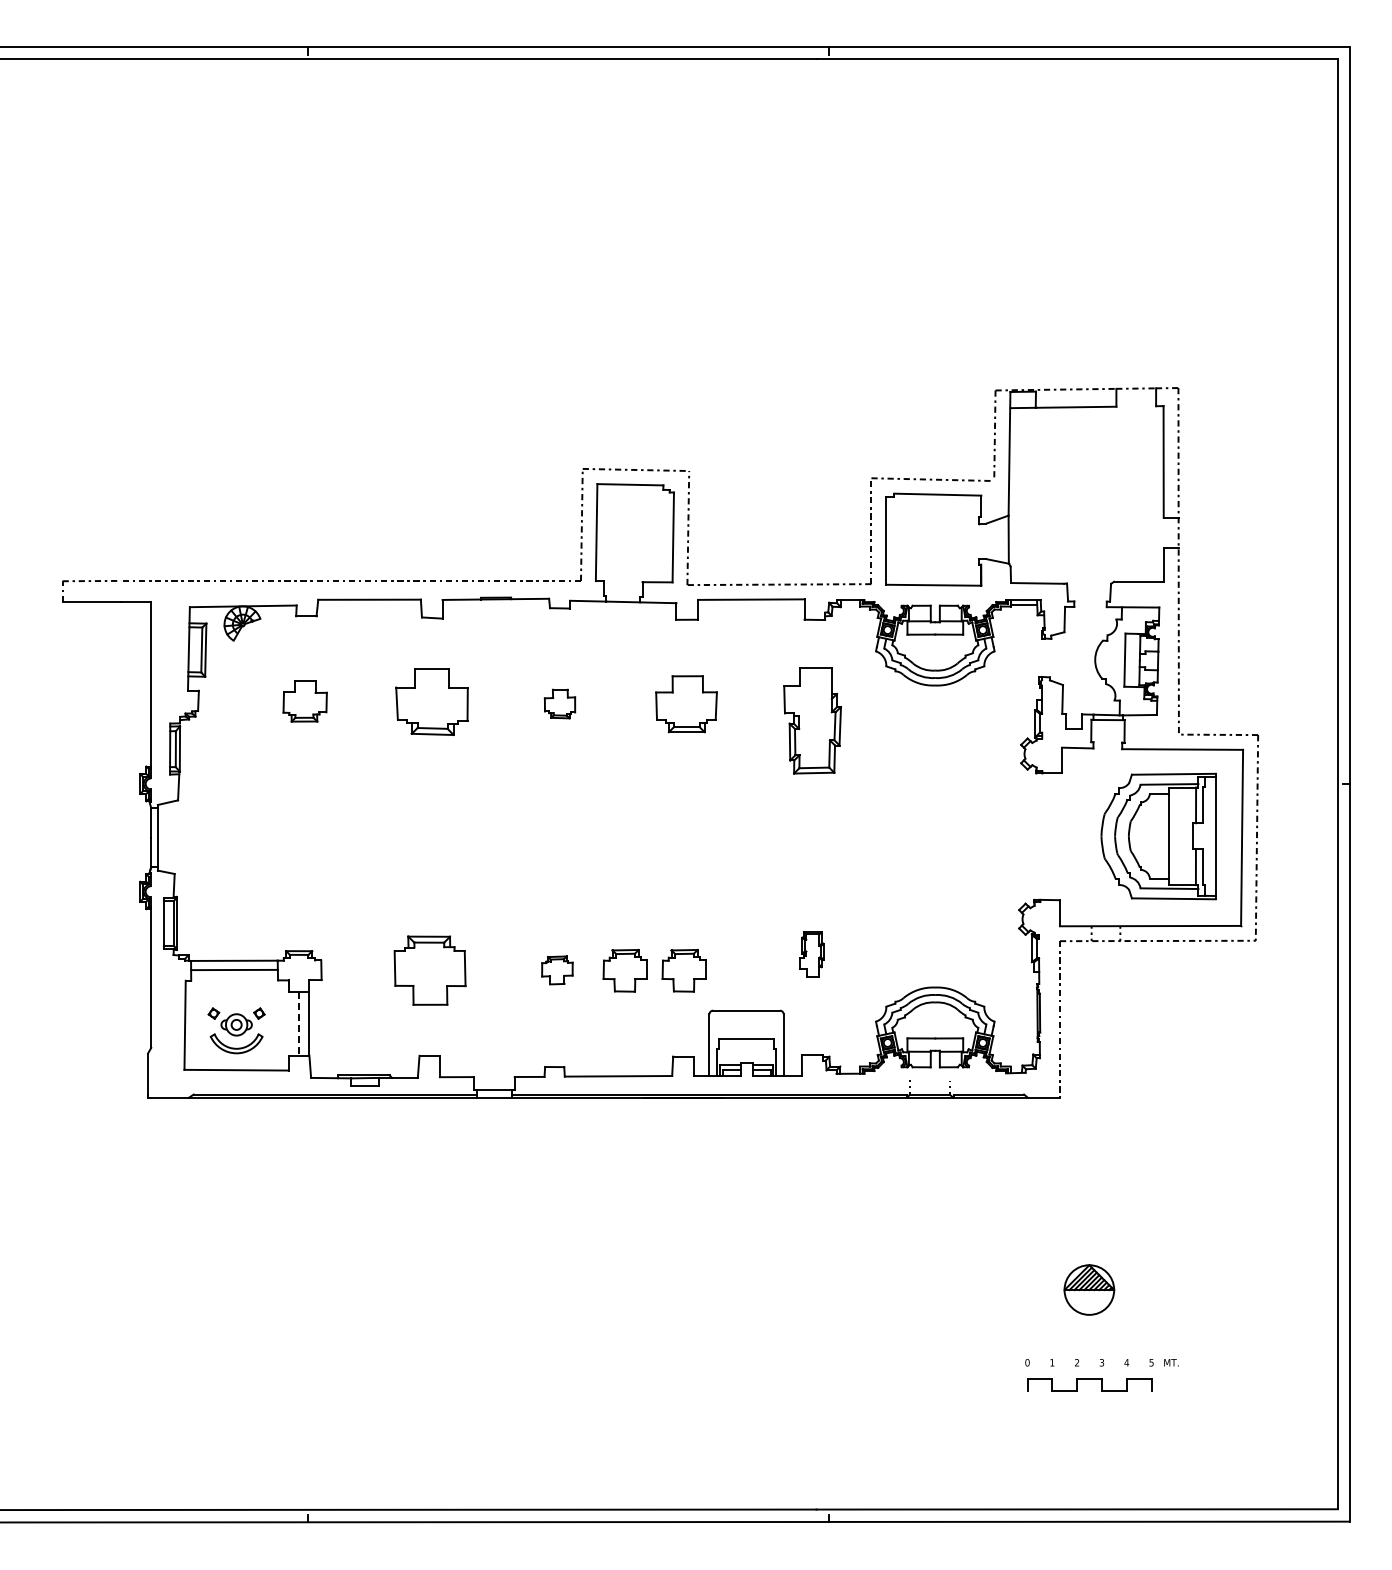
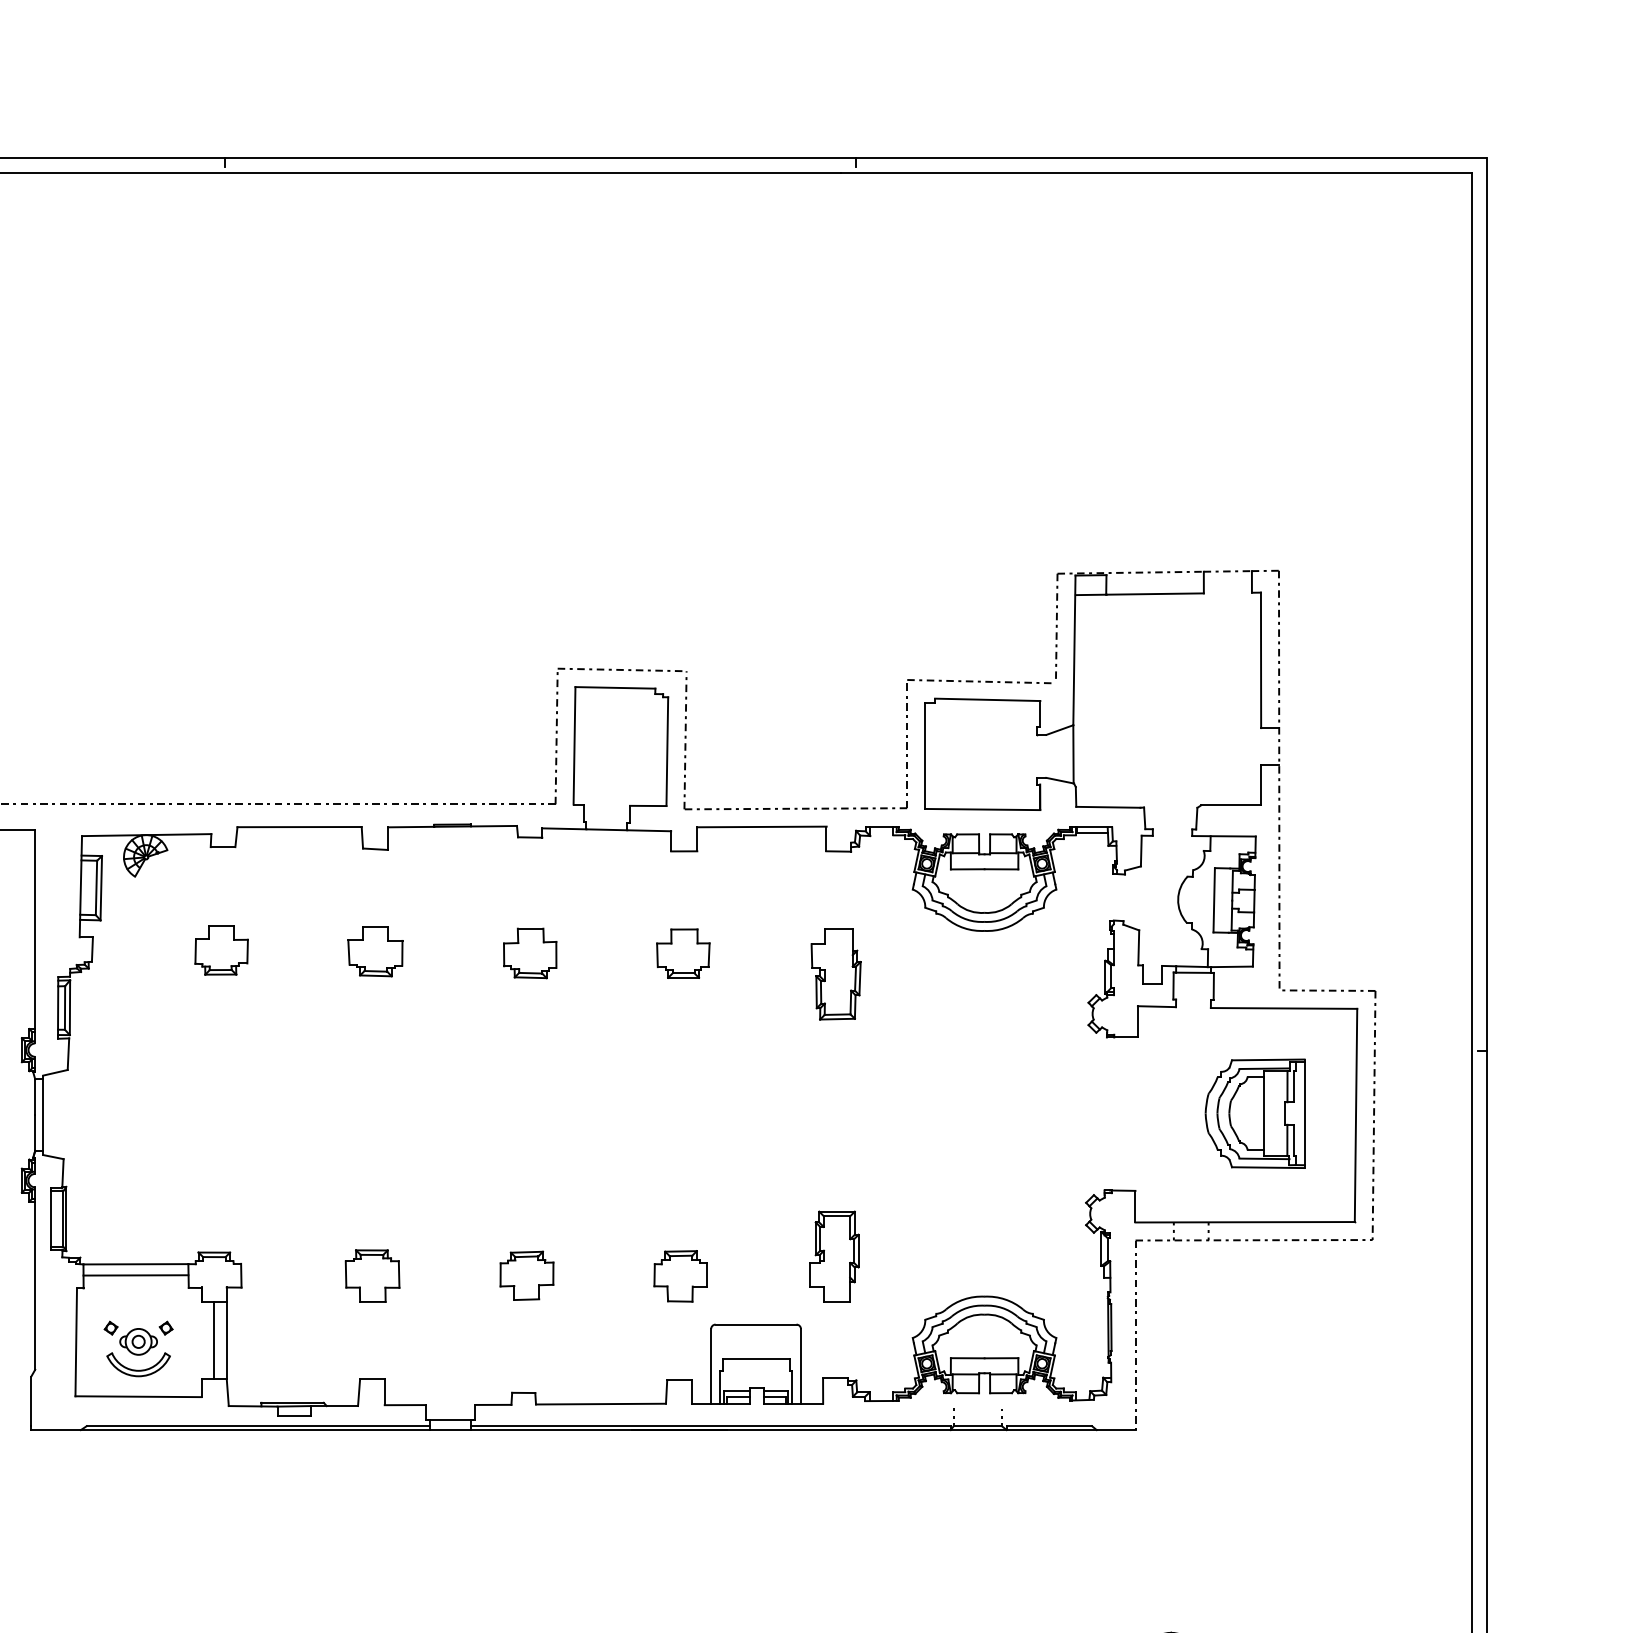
part: (432, 702) -> (375, 951), size x0.62
part: (559, 703) -> (529, 952), size x1.43
part: (686, 704) -> (683, 953), size x0.71
part: (812, 721) -> (835, 974), size x0.71
part: (1158, 836) -> (1254, 1113), size x0.71
part: (811, 954) -> (834, 1256), size x1.67
part: (429, 970) -> (372, 1275), size x0.62
part: (557, 970) -> (527, 1275), size x1.43
part: (624, 970) -> (608, 1275), removed
line: (298, 1023) -> (213, 1340), dashed -> solid

